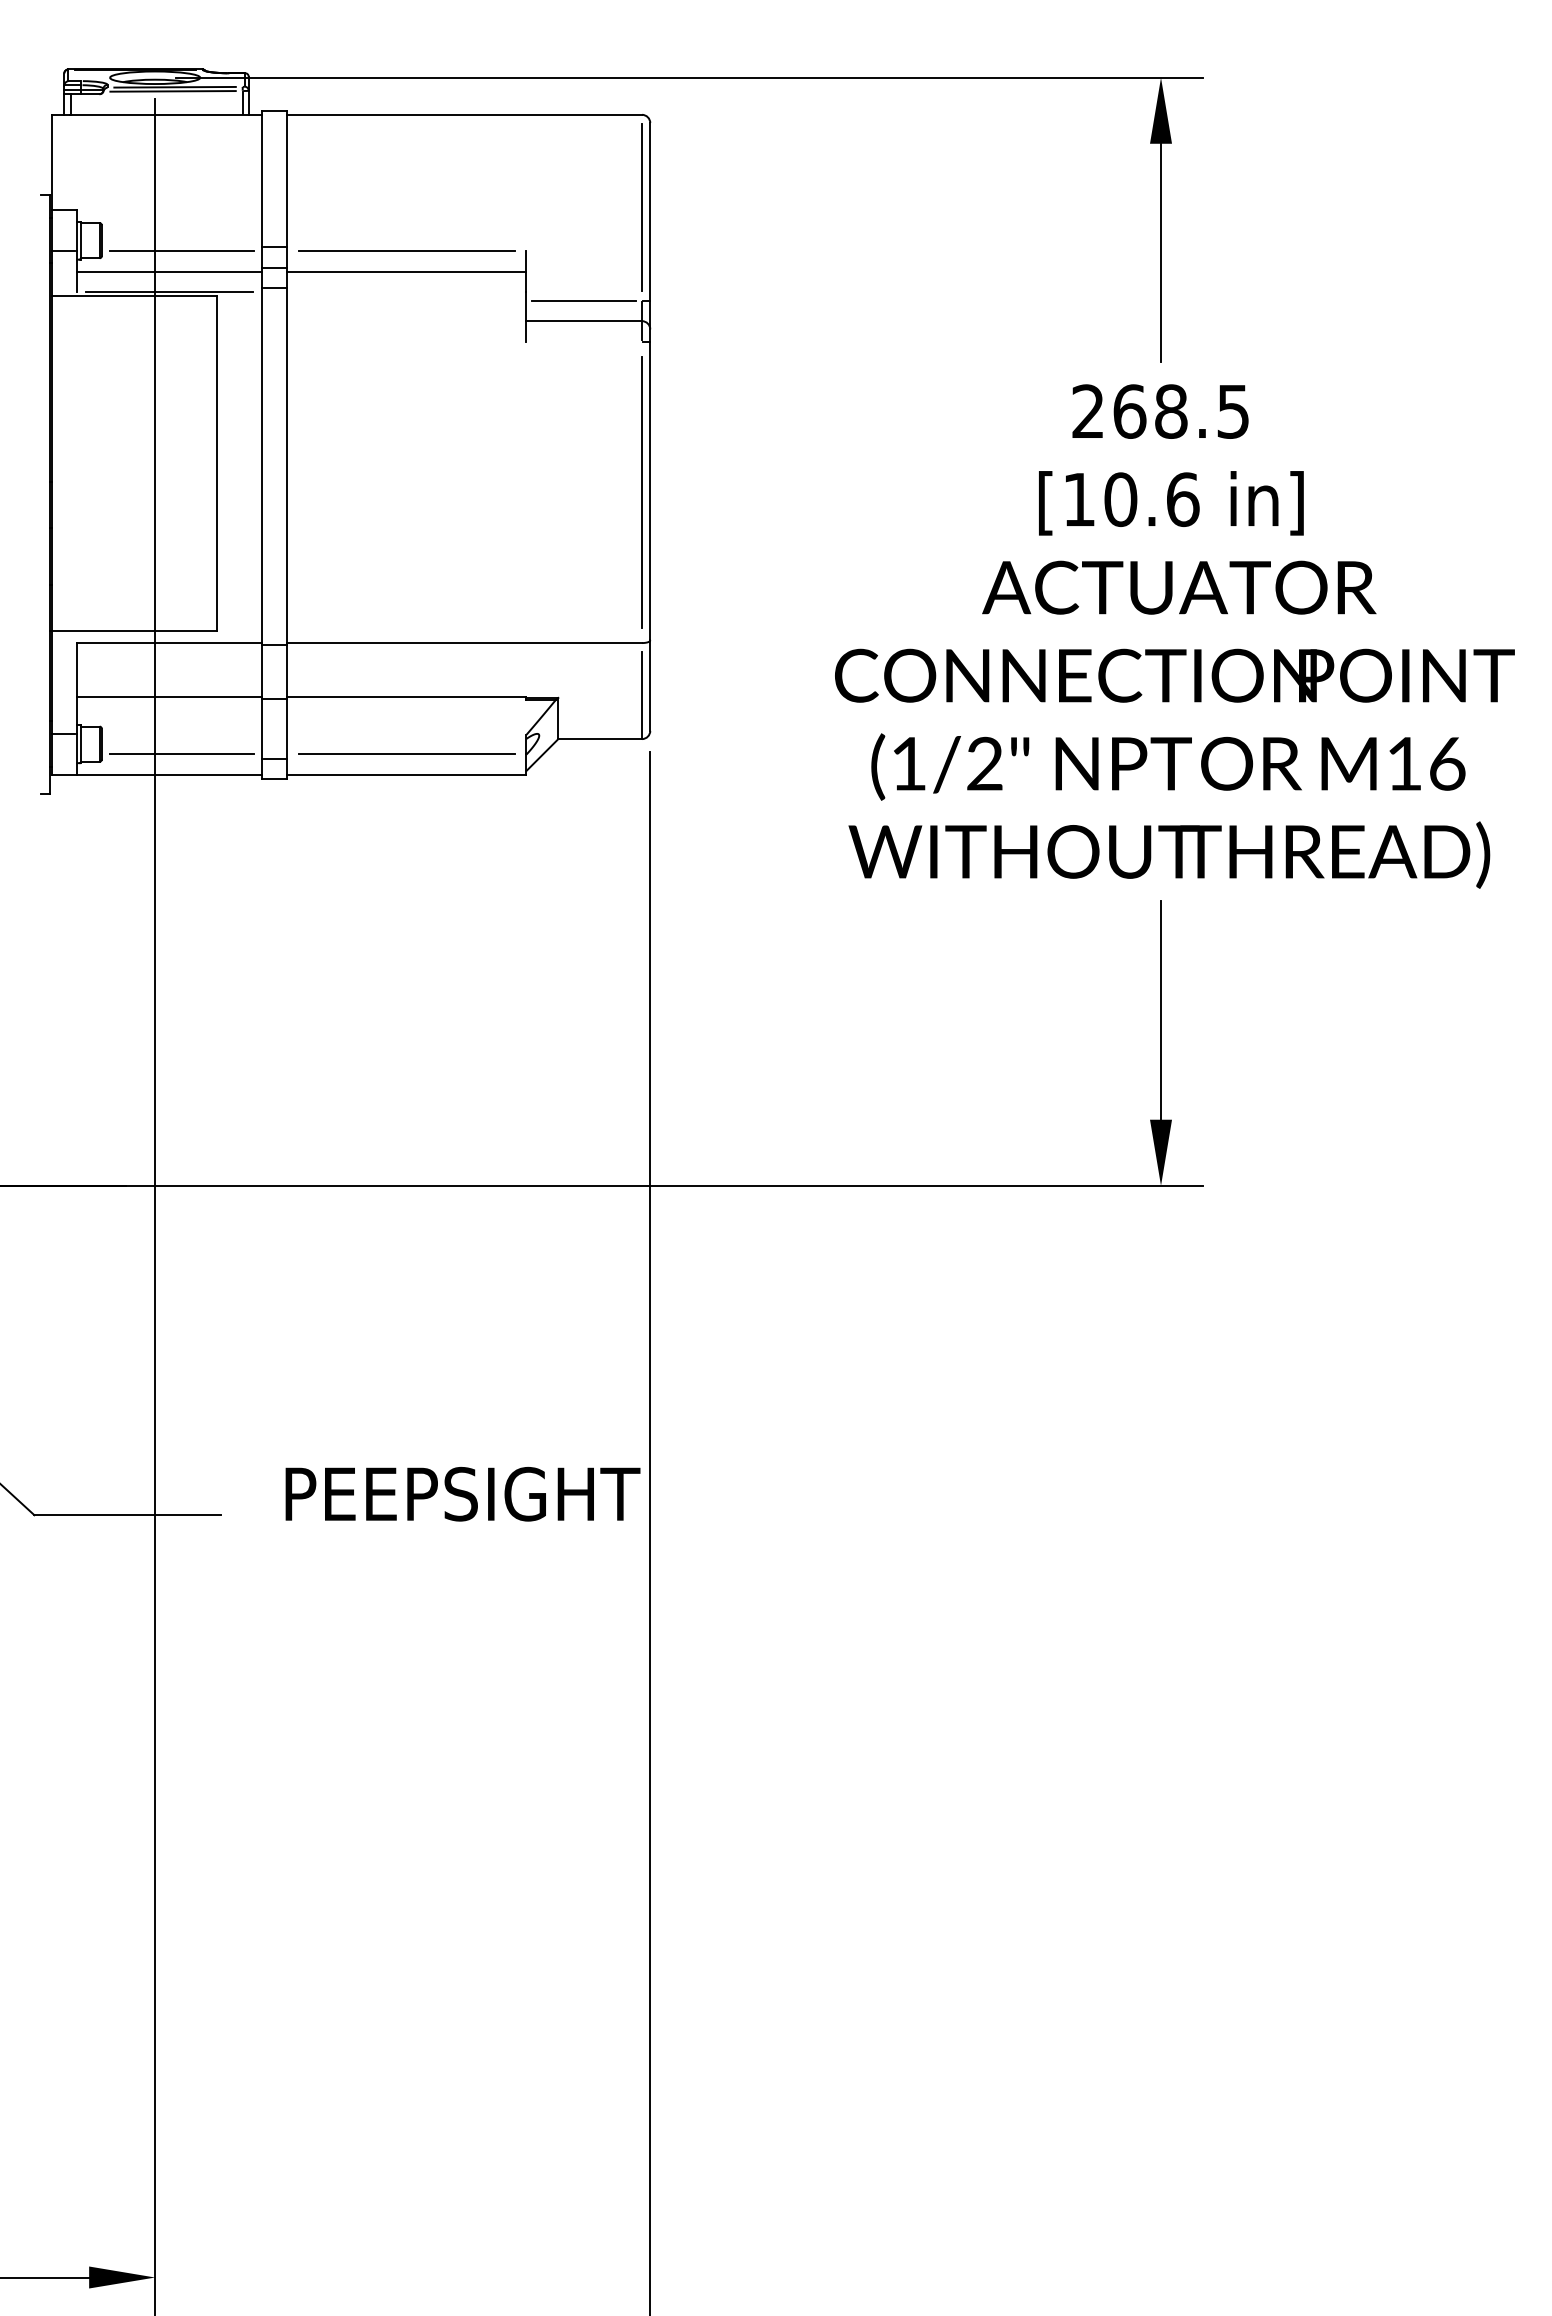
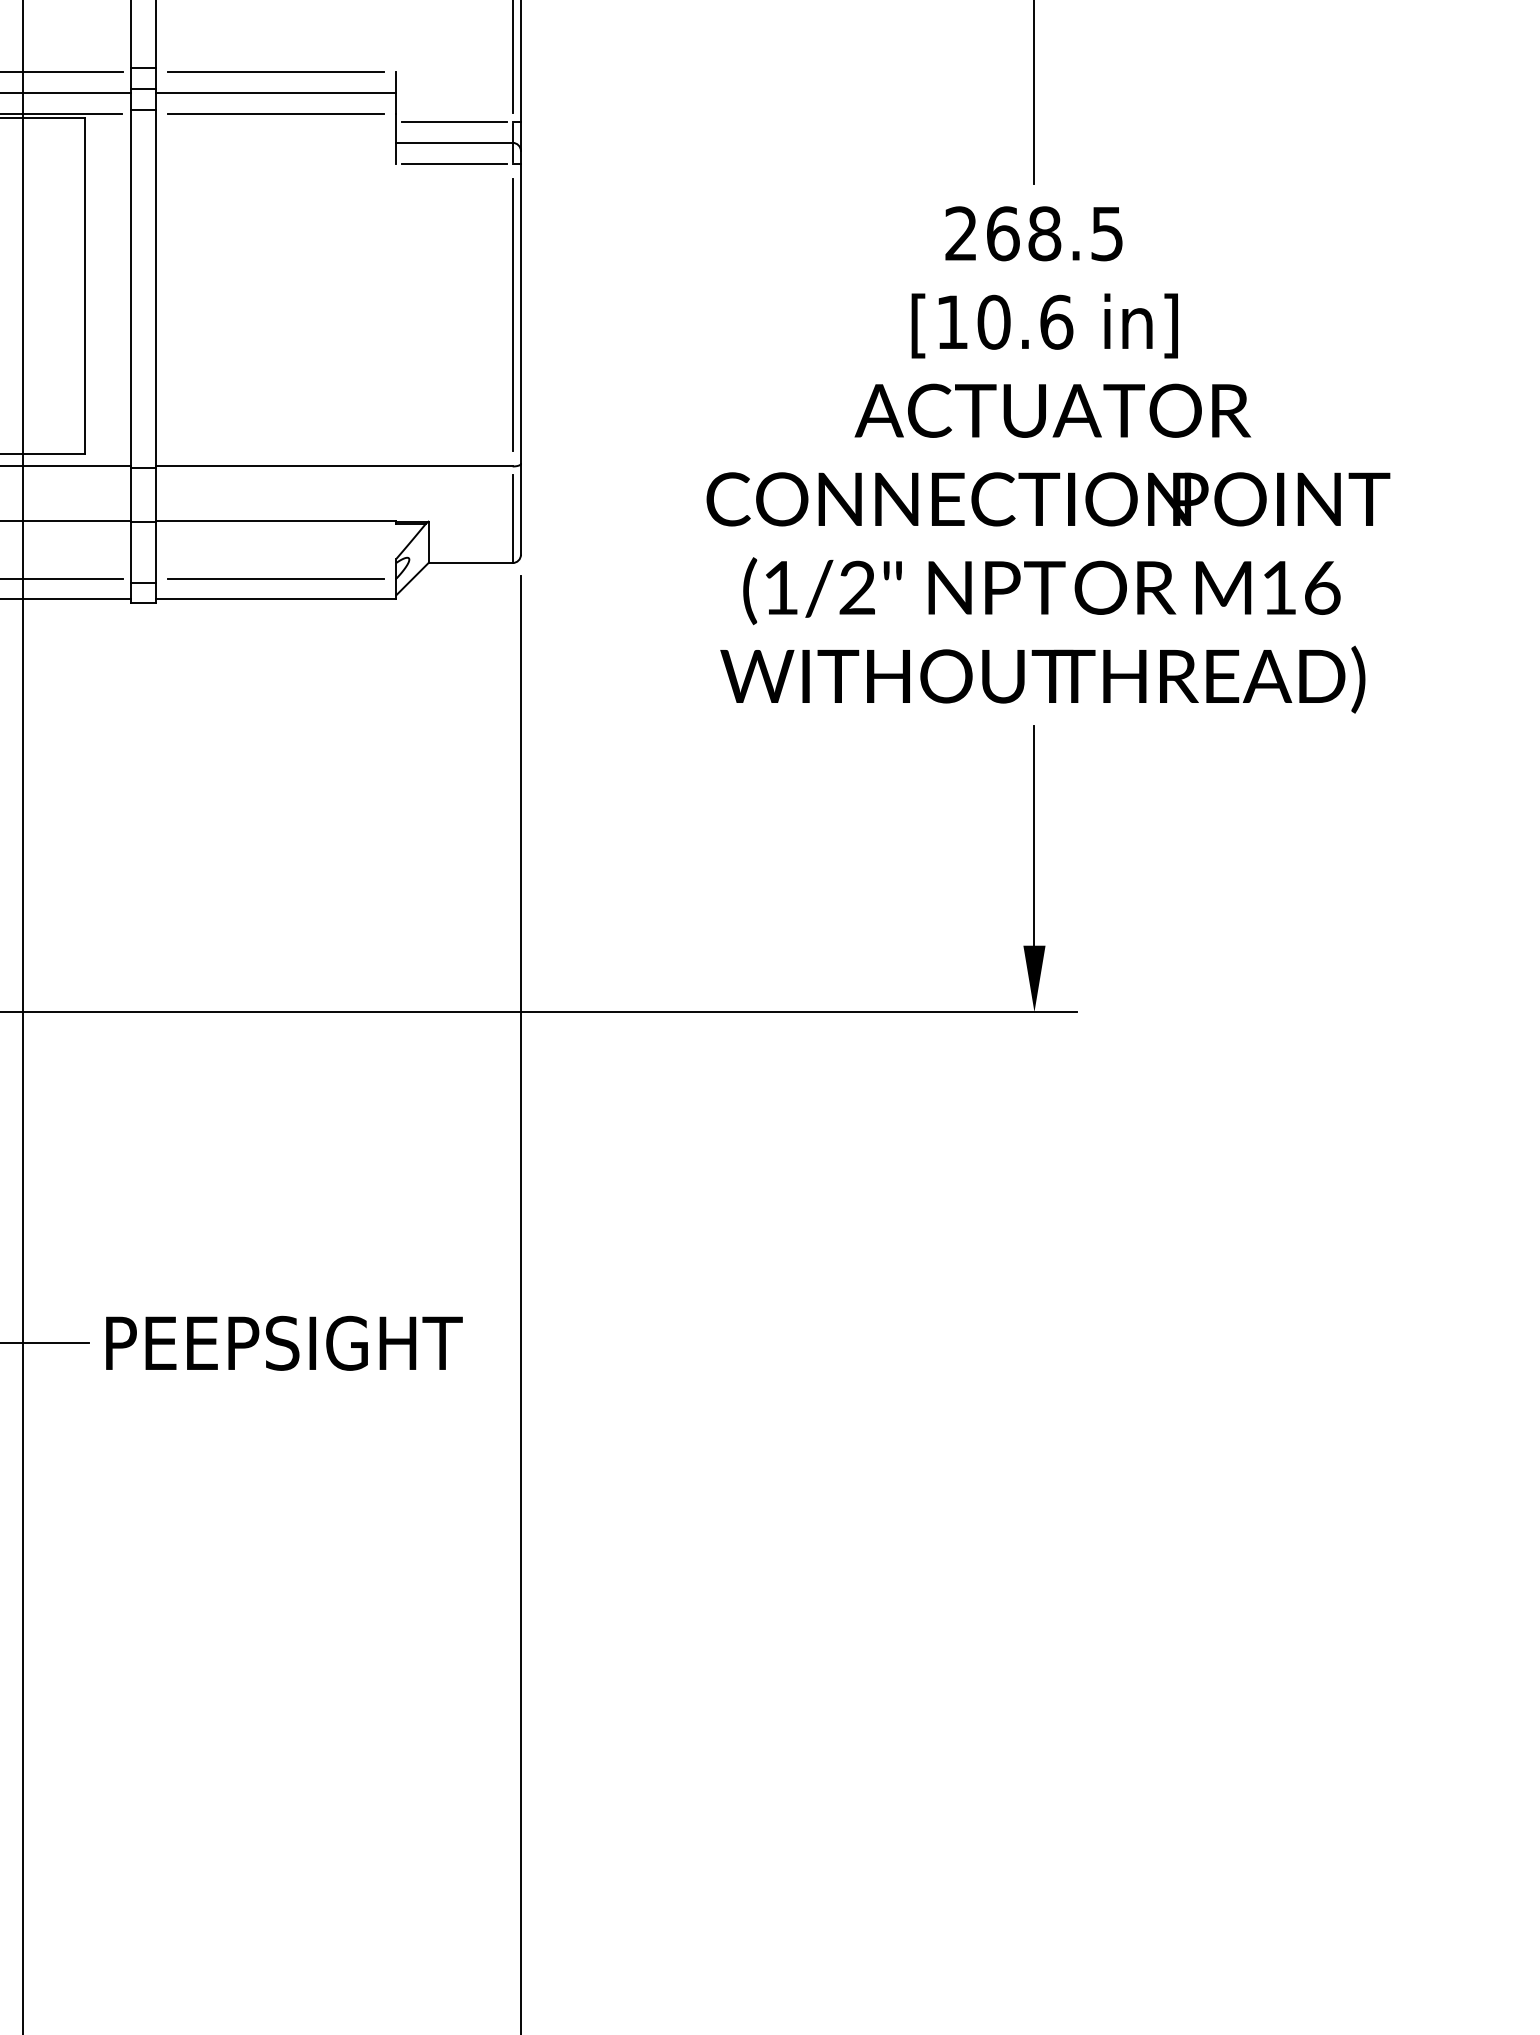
line: (406, 292) -> (275, 114), added
line: (584, 341) -> (454, 163), added
text: (462, 1494) -> (283, 1343), moved

